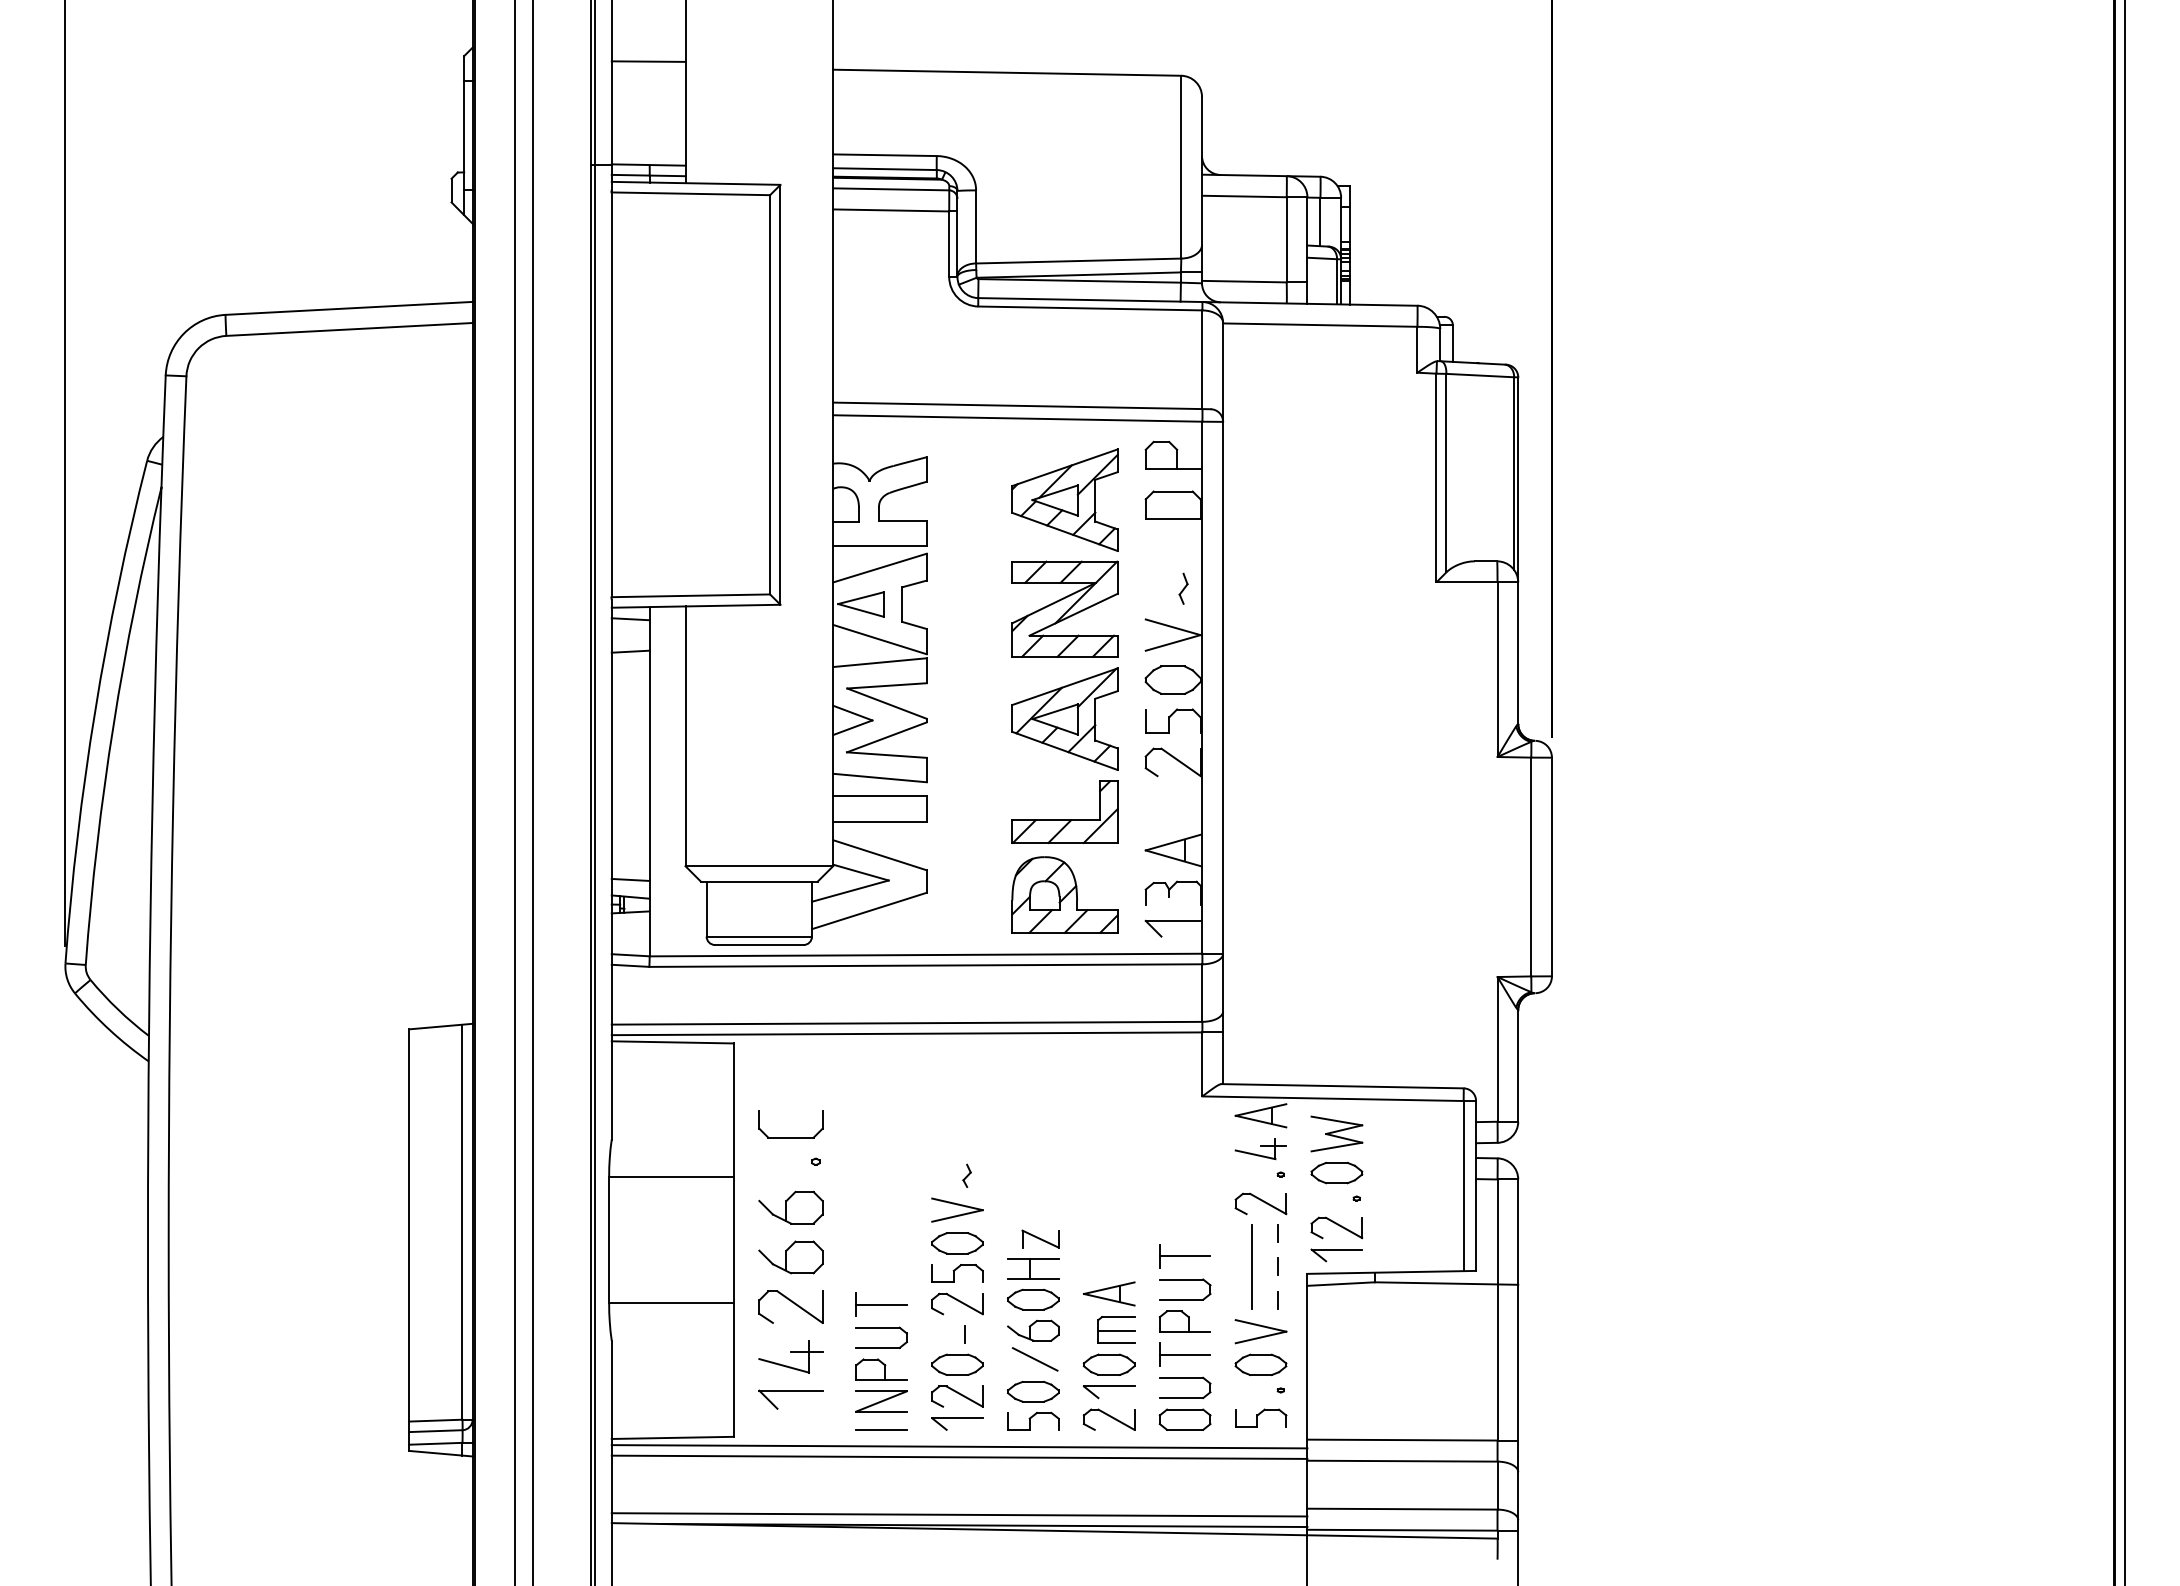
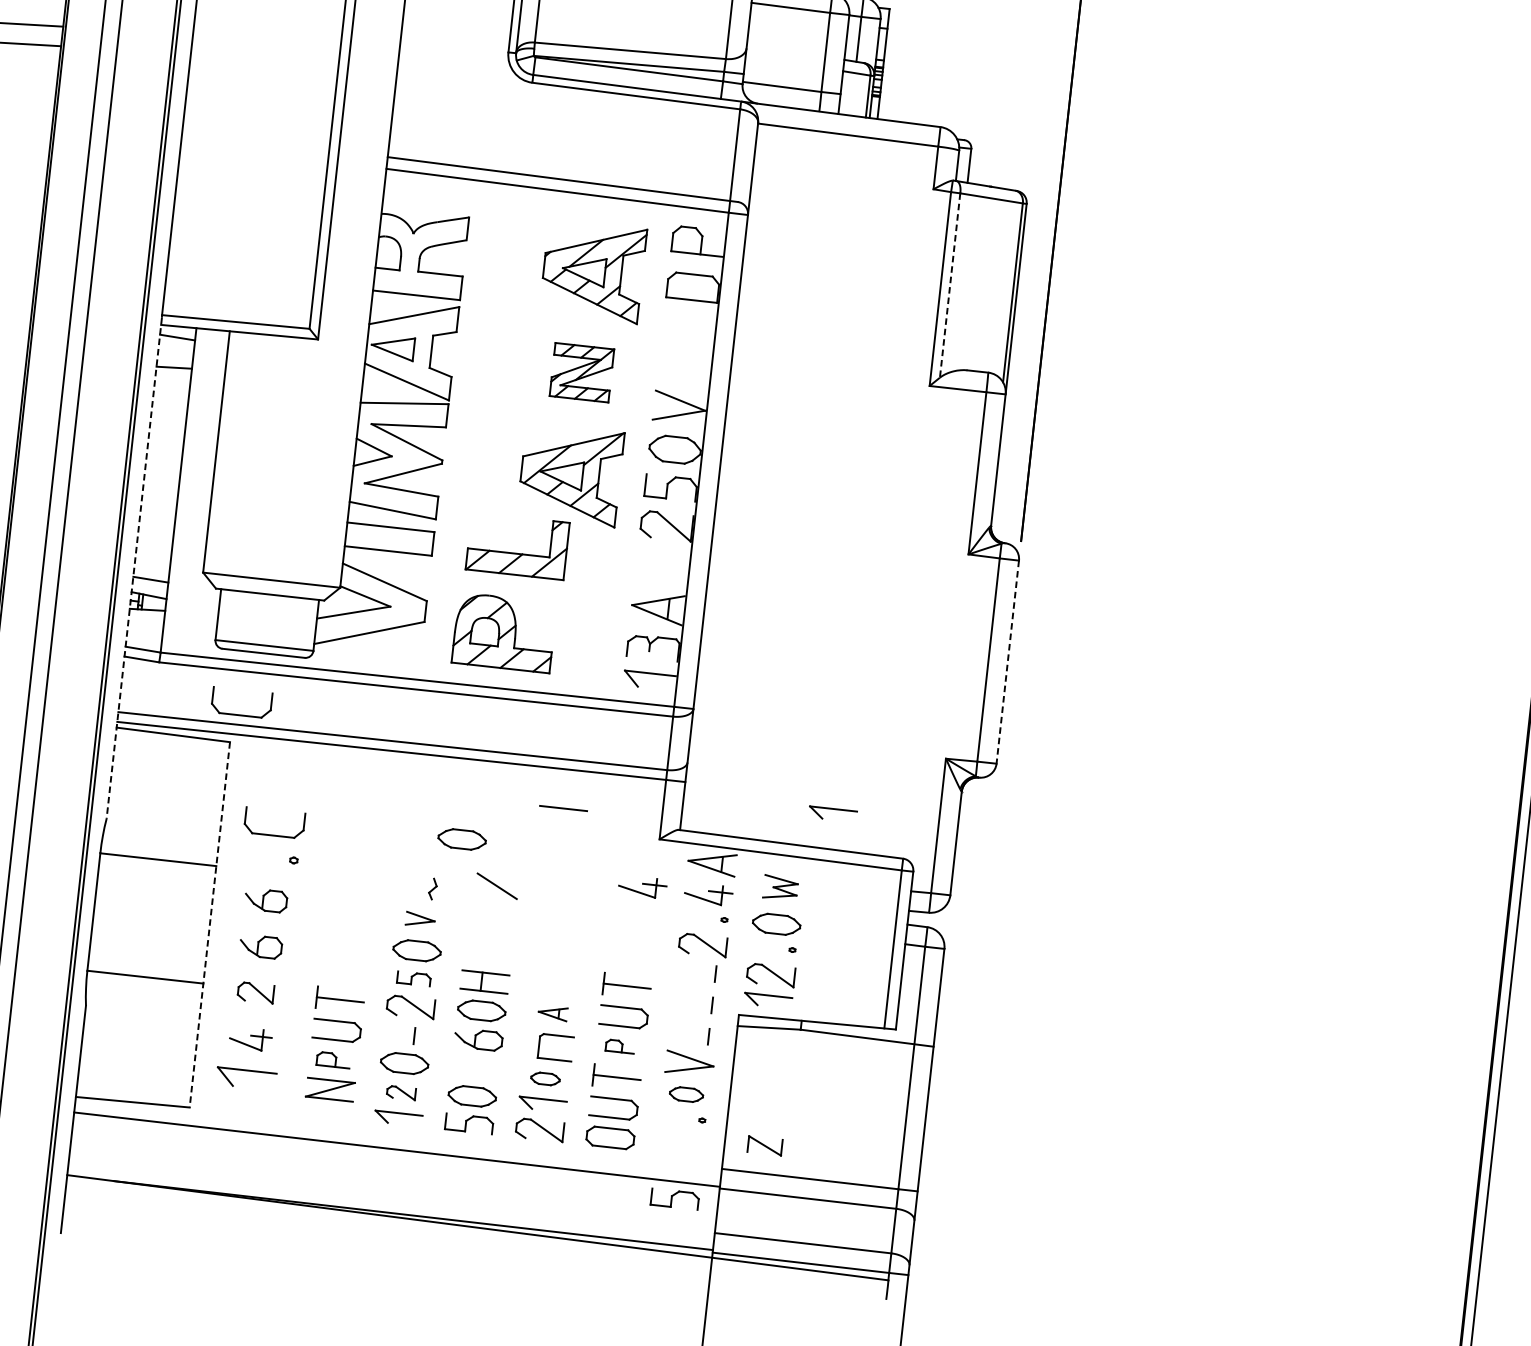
line: (1446, 473) -> (950, 285), solid -> dashed
part: (1183, 588) -> (694, 365), removed
part: (1064, 608) -> (581, 372), size x0.6
part: (1064, 819) -> (516, 552), moved
line: (1551, 867) -> (1007, 662), solid -> dashed
line: (611, 869) -> (134, 568), solid -> dashed
part: (1064, 894) -> (503, 632), moved
part: (741, 1013) -> (240, 715), added
part: (1383, 1049) -> (832, 814), added
part: (992, 1119) -> (462, 839), added
part: (1336, 1133) -> (780, 887), size x0.7
part: (1189, 1149) -> (642, 887), added
part: (790, 1207) -> (265, 900), size x0.7
part: (957, 1209) -> (420, 919), size x0.6
part: (1040, 1238) -> (765, 1145), moved
line: (734, 1240) -> (210, 925), solid -> dashed
part: (790, 1257) -> (260, 946), size x0.7
line: (1252, 1266) -> (688, 1002), removed
part: (957, 1273) -> (414, 978), size x0.7
part: (1109, 1293) -> (553, 1012), size x0.6
part: (790, 1306) -> (255, 992), size x0.6
part: (1184, 1321) -> (619, 1046), size x0.6
line: (1116, 1330) -> (555, 1047), removed
part: (790, 1356) -> (250, 1038), size x0.7
line: (1034, 1359) -> (496, 886), moved
part: (1108, 1364) -> (544, 1078), size x0.6
part: (1260, 1364) -> (686, 1094), size x0.7
part: (881, 1369) -> (333, 1060), size x0.7
part: (957, 1396) -> (401, 1092), size x0.6
part: (1261, 1417) -> (675, 1198), moved
line: (881, 1429) -> (563, 808), moved
line: (959, 1446) -> (398, 1139), removed
line: (959, 1514) -> (391, 1202), removed

